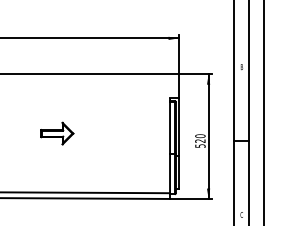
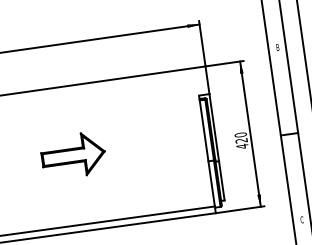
part: (57, 133) -> (73, 155), size x1.67
text: (200, 146) -> (242, 146), 520 -> 420

